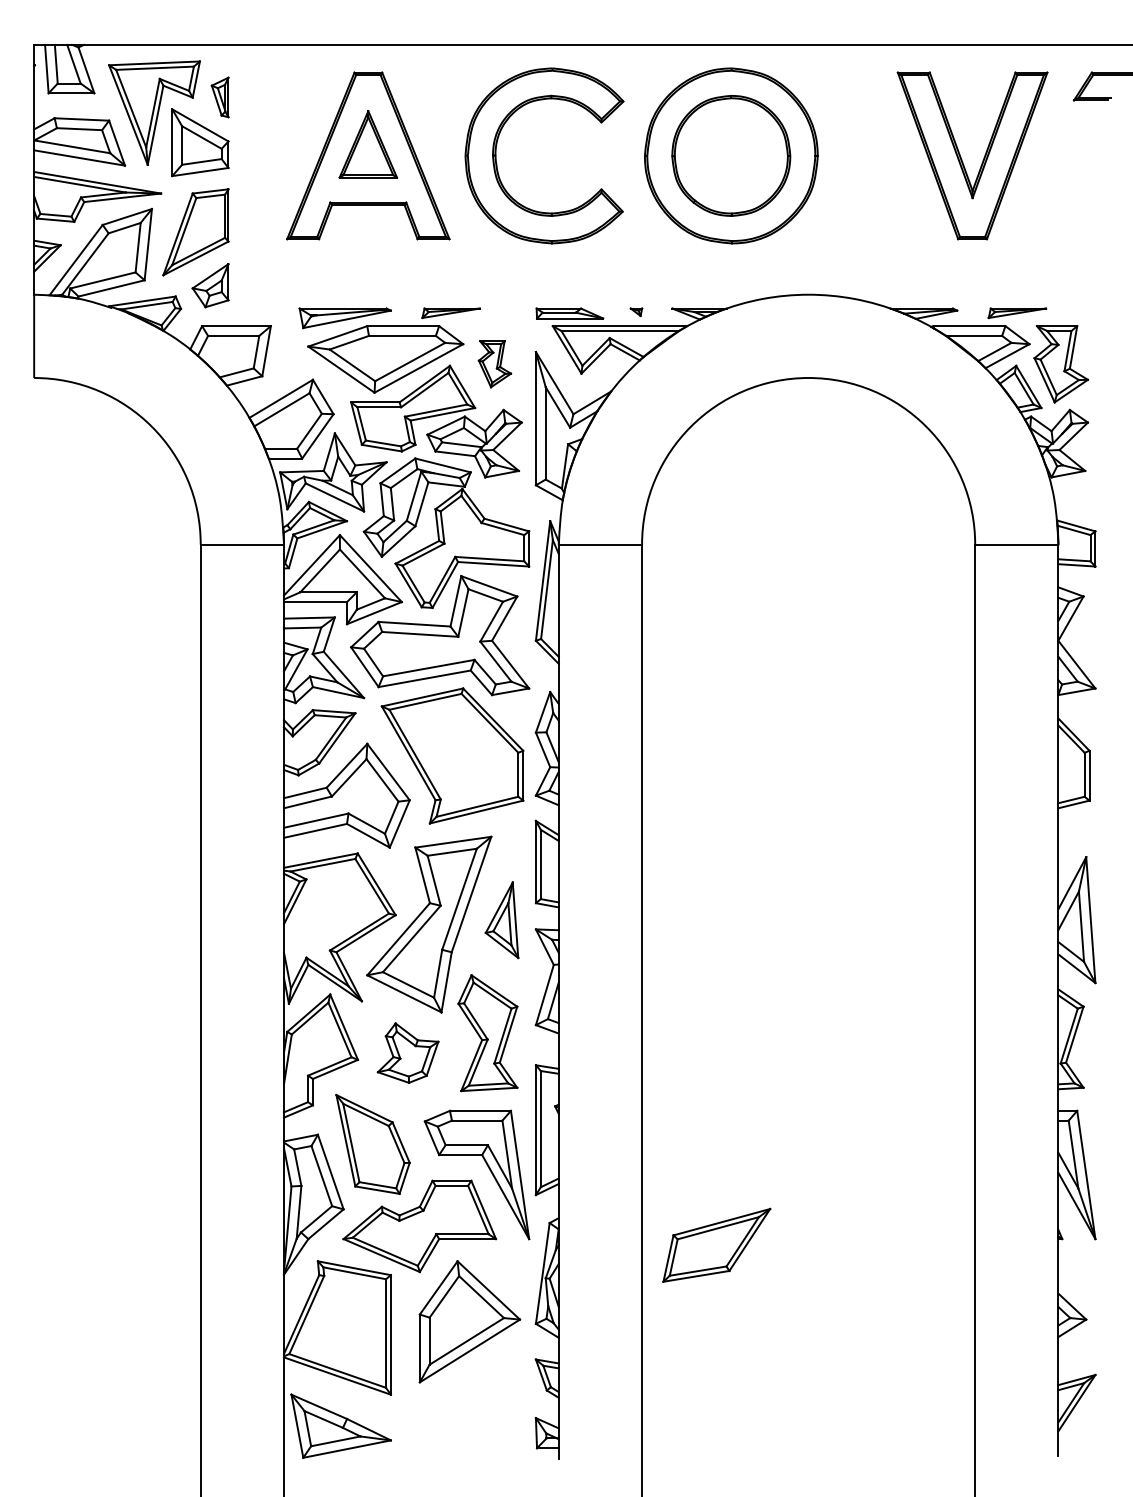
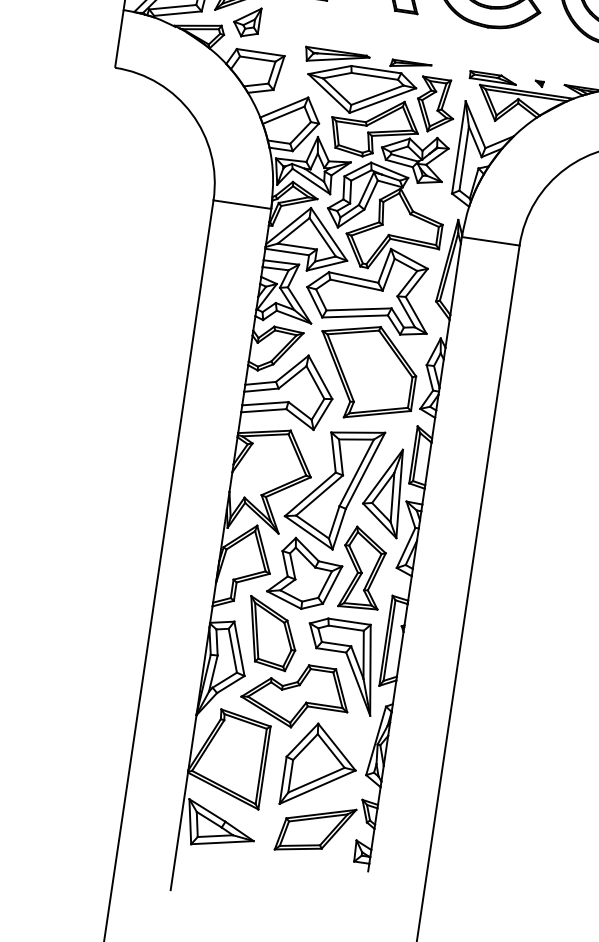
part: (494, 364) -> (435, 105), size x1.67
part: (501, 920) -> (383, 491), size x1.67
part: (407, 1052) -> (304, 573), size x1.67
part: (716, 1244) -> (315, 829), moved

